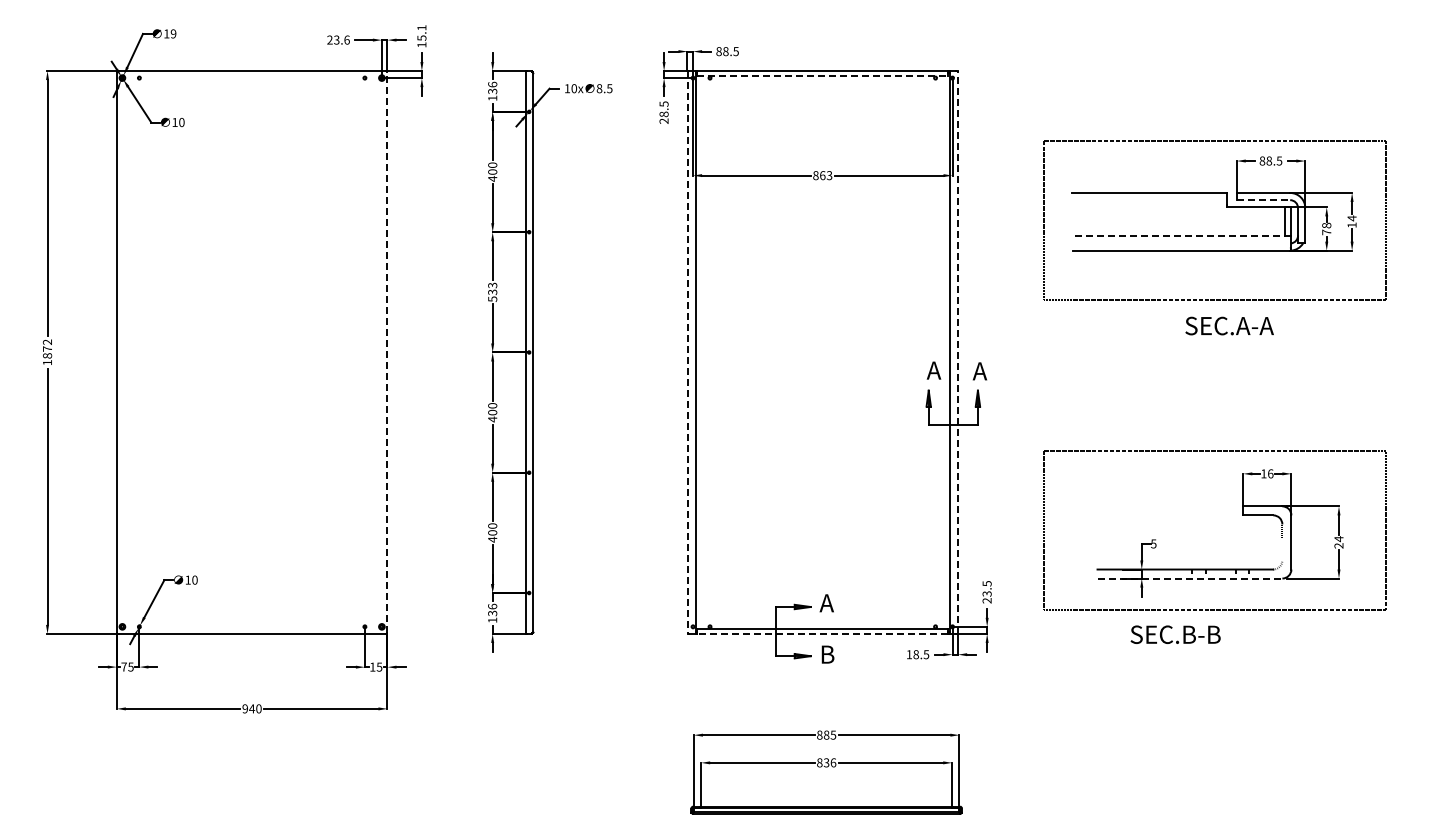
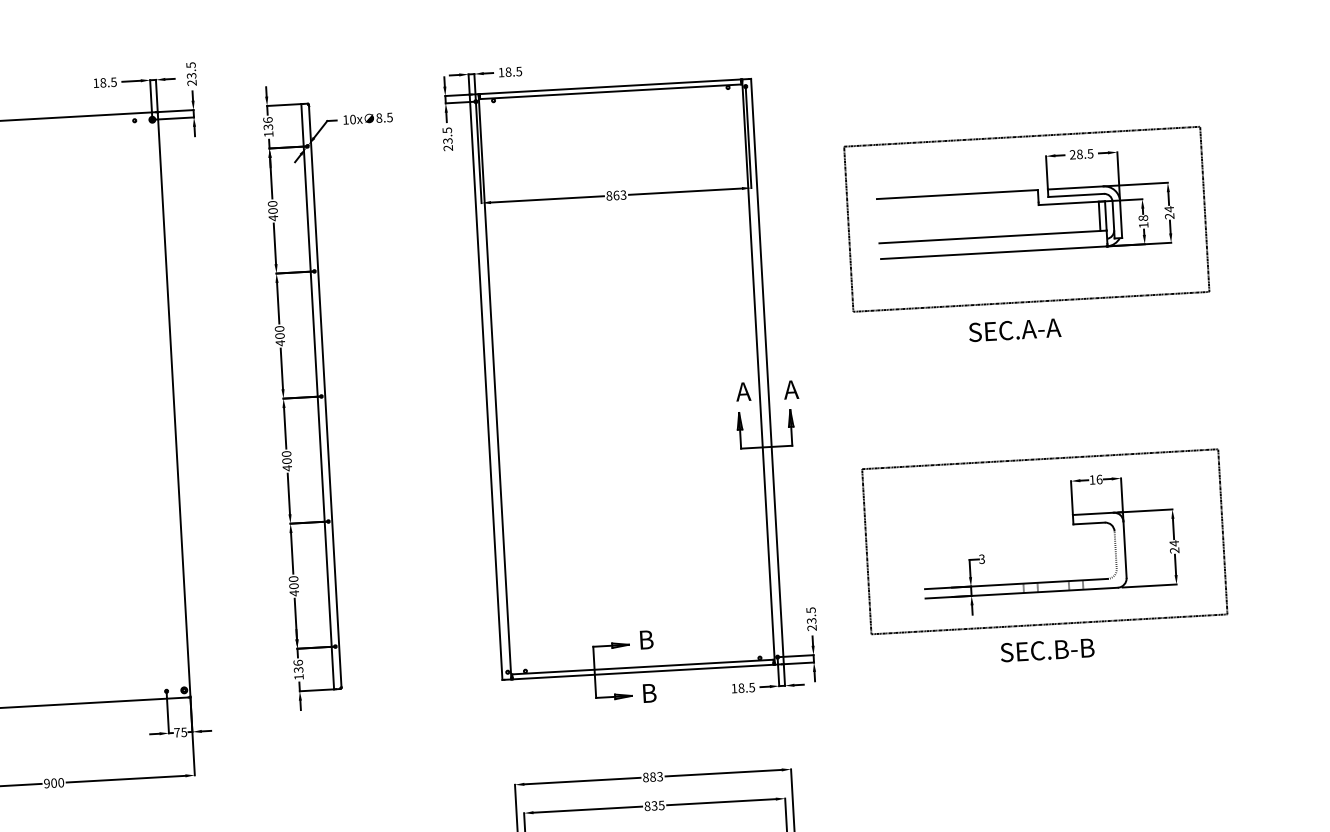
text: (421, 36) -> (191, 74), 15.1 -> 23.5
text: (338, 39) -> (105, 82), 23.6 -> 18.5
text: (718, 51) -> (500, 72), 88.5 -> 18.5
line: (822, 75) -> (610, 91), dashed -> solid
text: (663, 114) -> (447, 141), 28.5 -> 23.5
text: (1262, 160) -> (1072, 154), 88.5 -> 28.5
line: (1263, 200) -> (1076, 195), dashed -> solid
text: (1351, 224) -> (1169, 215), 14 -> 24
text: (1326, 232) -> (1143, 225), 78 -> 18
line: (1181, 235) -> (992, 236), dashed -> solid
text: (492, 292) -> (279, 336), 533 -> 400
text: (1229, 325) -> (1014, 329), moved
line: (958, 351) -> (767, 370), dashed -> solid
line: (387, 352) -> (174, 404), dashed -> solid
line: (687, 352) -> (486, 387), dashed -> solid
text: (1153, 542) -> (981, 557), 5 -> 3
line: (1190, 578) -> (1022, 593), dashed -> solid
text: (826, 603) -> (645, 640), A -> B
line: (822, 633) -> (642, 671), dashed -> solid
text: (1175, 634) -> (1047, 650), moved
text: (372, 666) -> (176, 732), 15 -> 75
text: (252, 708) -> (54, 782), 940 -> 900
text: (833, 734) -> (660, 776), 885 -> 883
text: (833, 762) -> (661, 805), 836 -> 835

